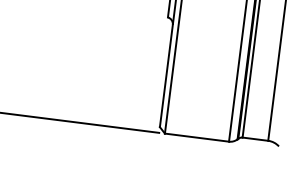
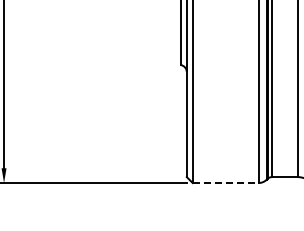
line: (196, 138) -> (225, 183), solid -> dashed

